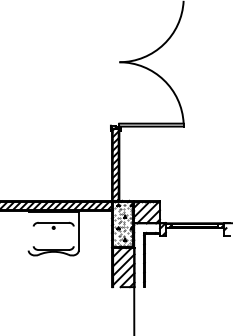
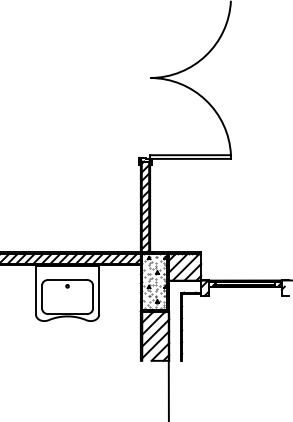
line: (29, 231) -> (36, 290), added
line: (33, 235) -> (42, 296), added
line: (73, 235) -> (92, 296), added

